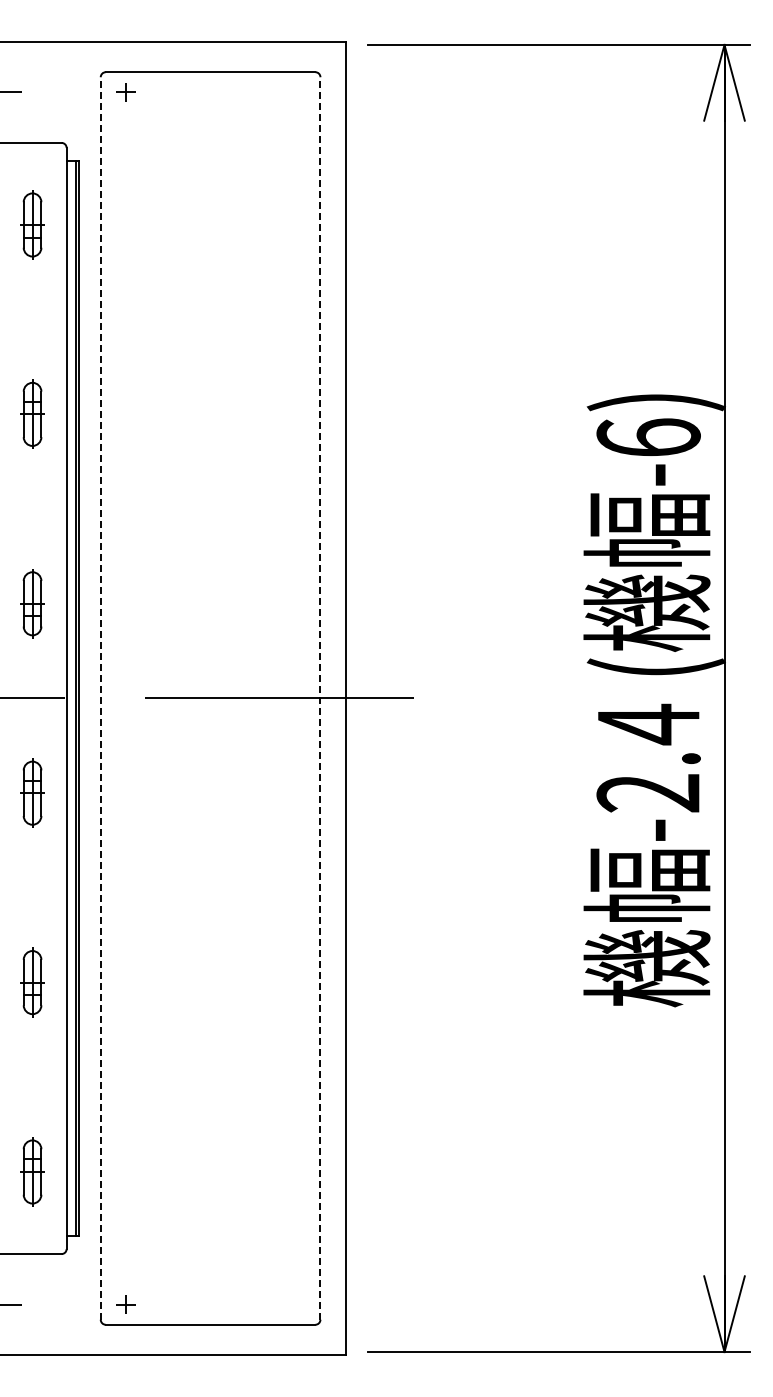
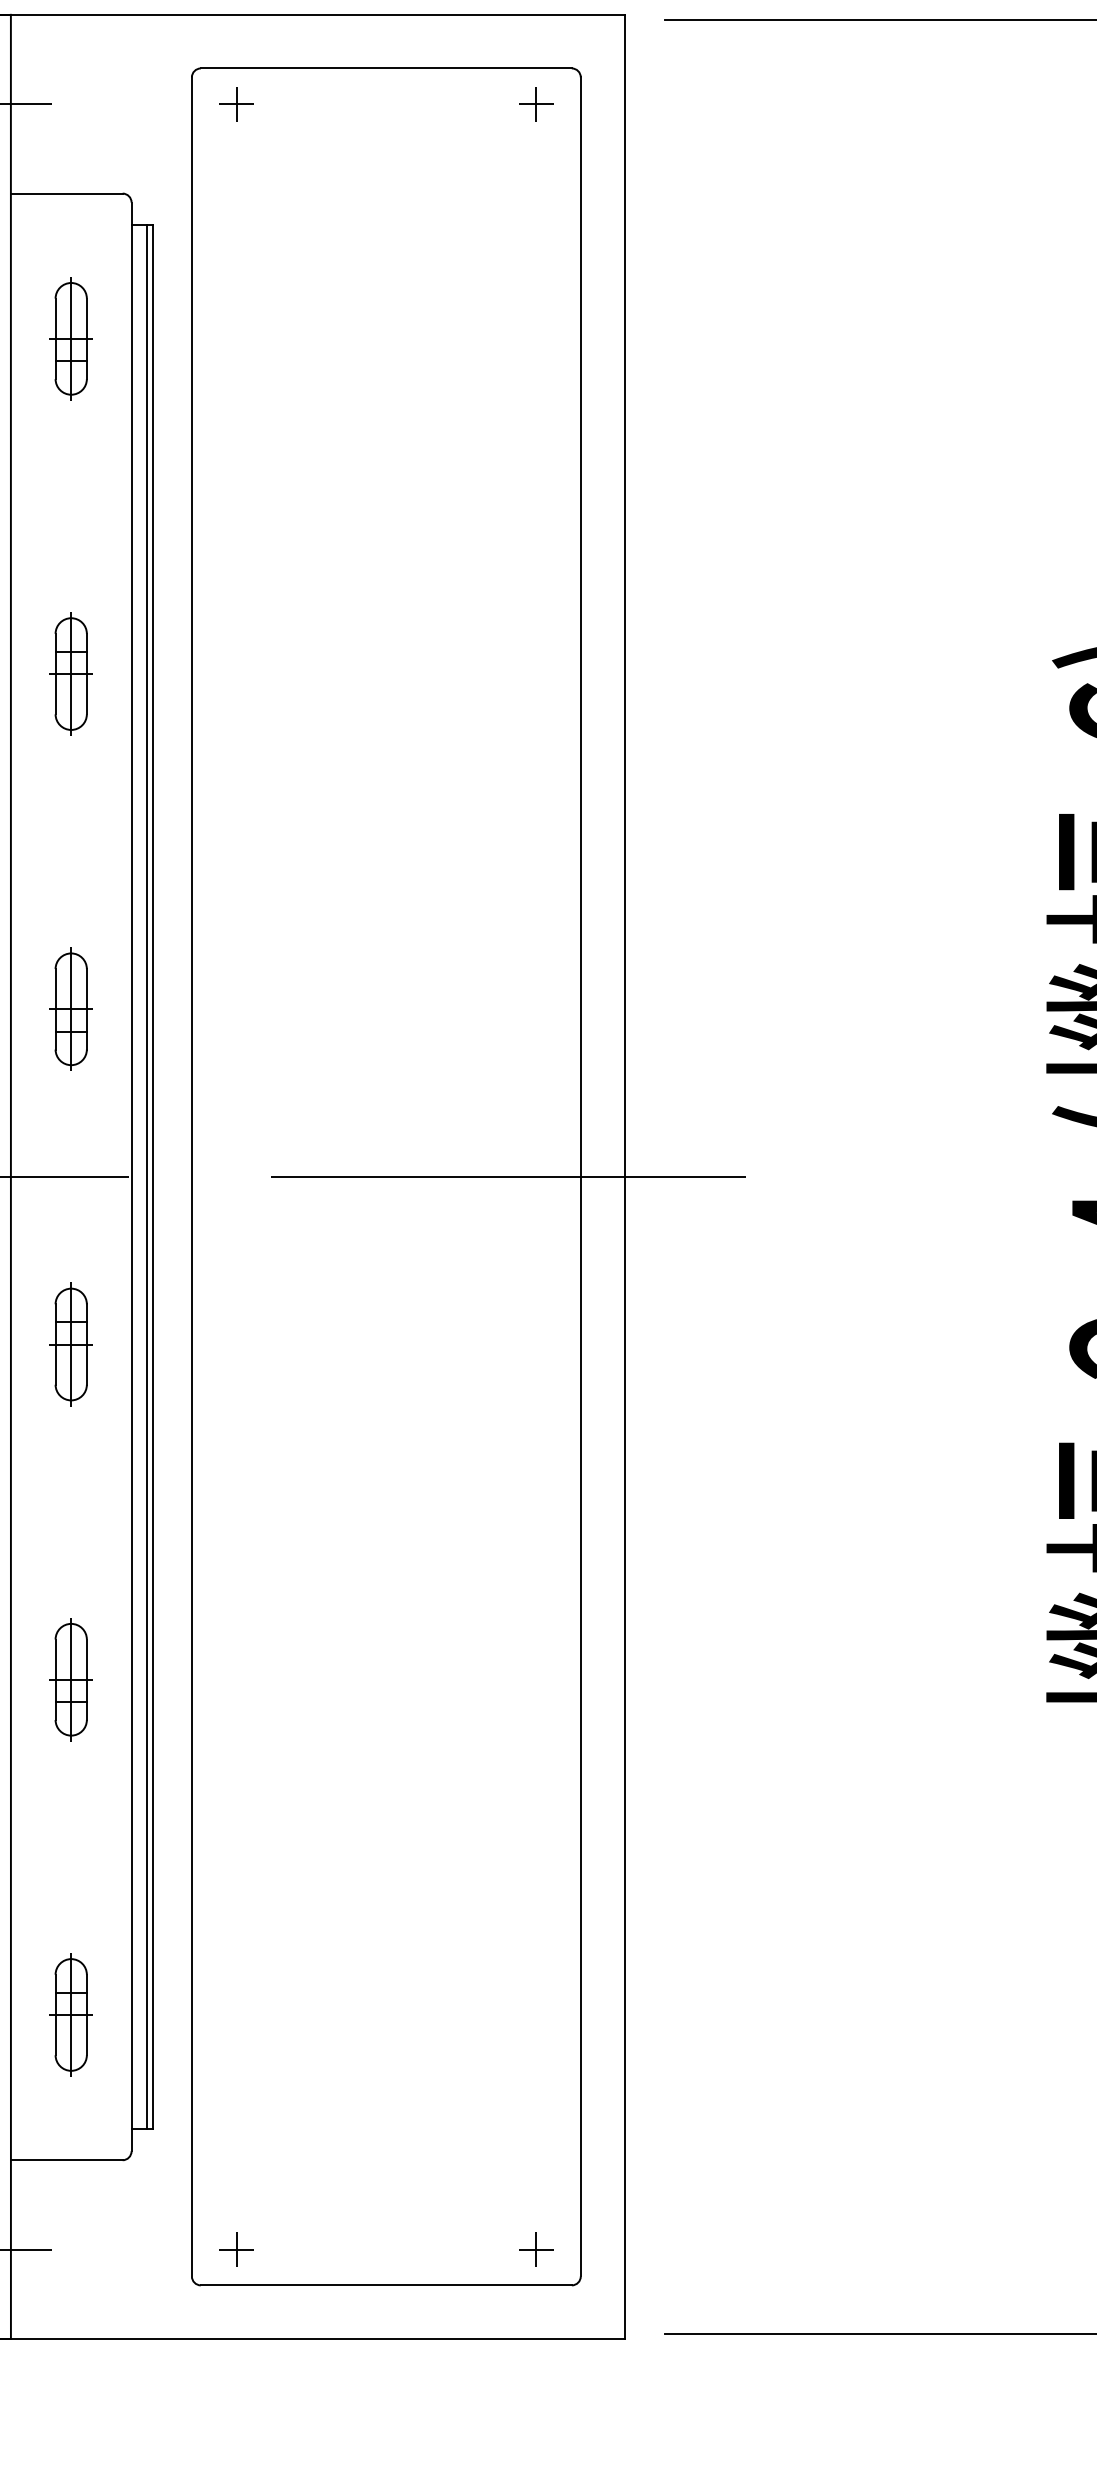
part: (294, 92) -> (534, 104), added
line: (100, 698) -> (191, 1176), dashed -> solid
line: (320, 698) -> (580, 1176), dashed -> solid
part: (294, 1304) -> (534, 2249), added

